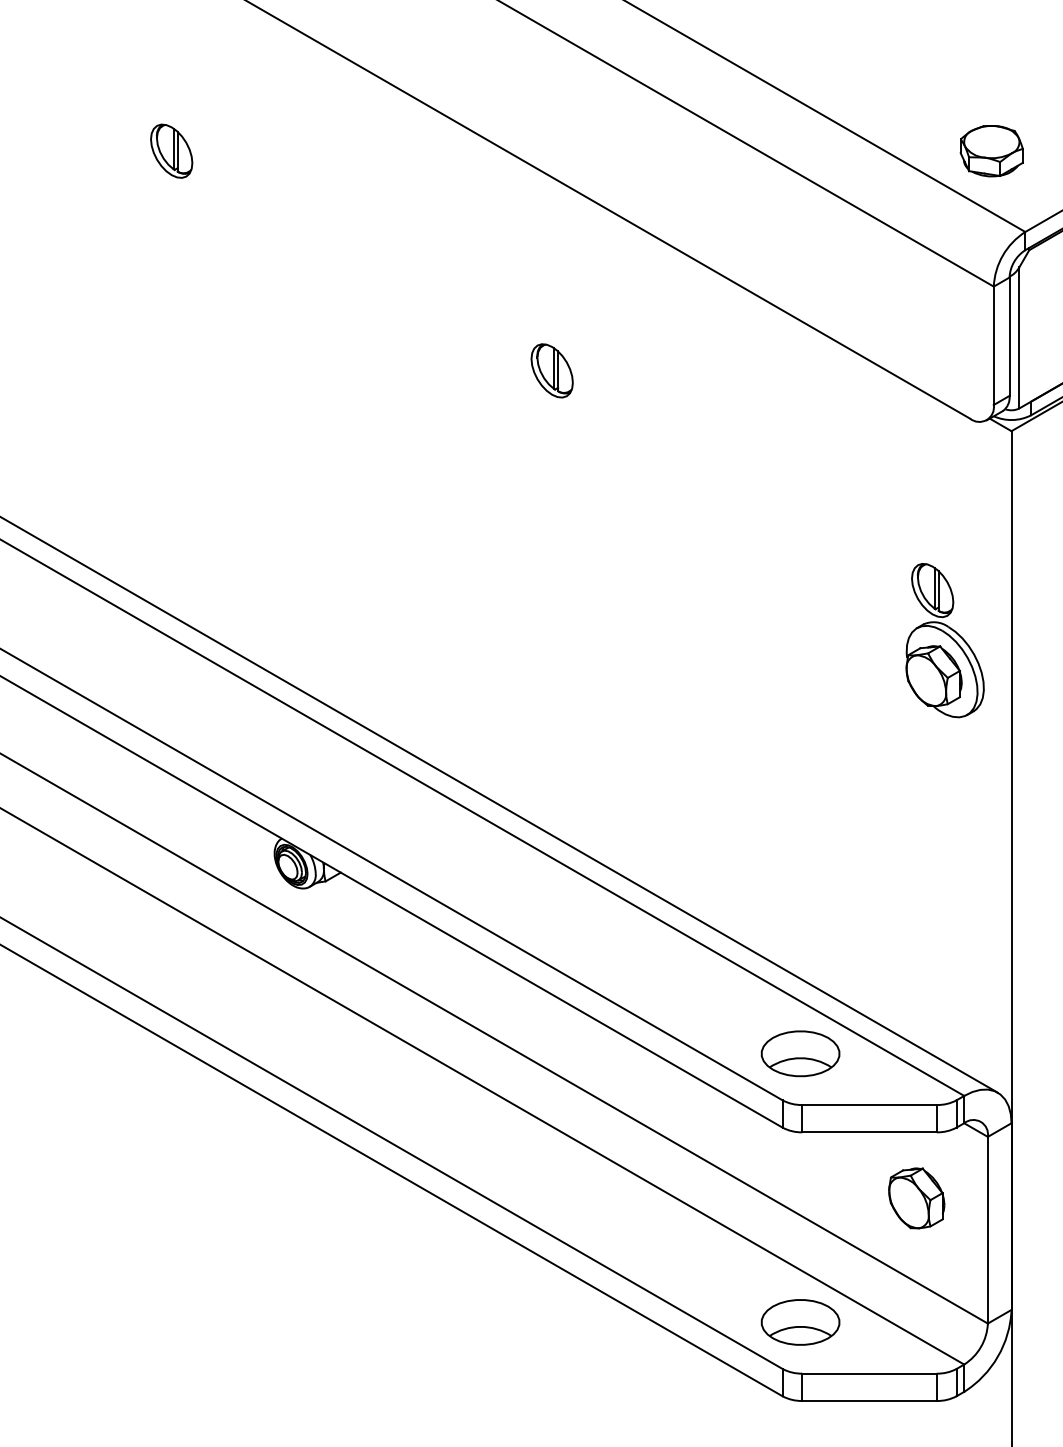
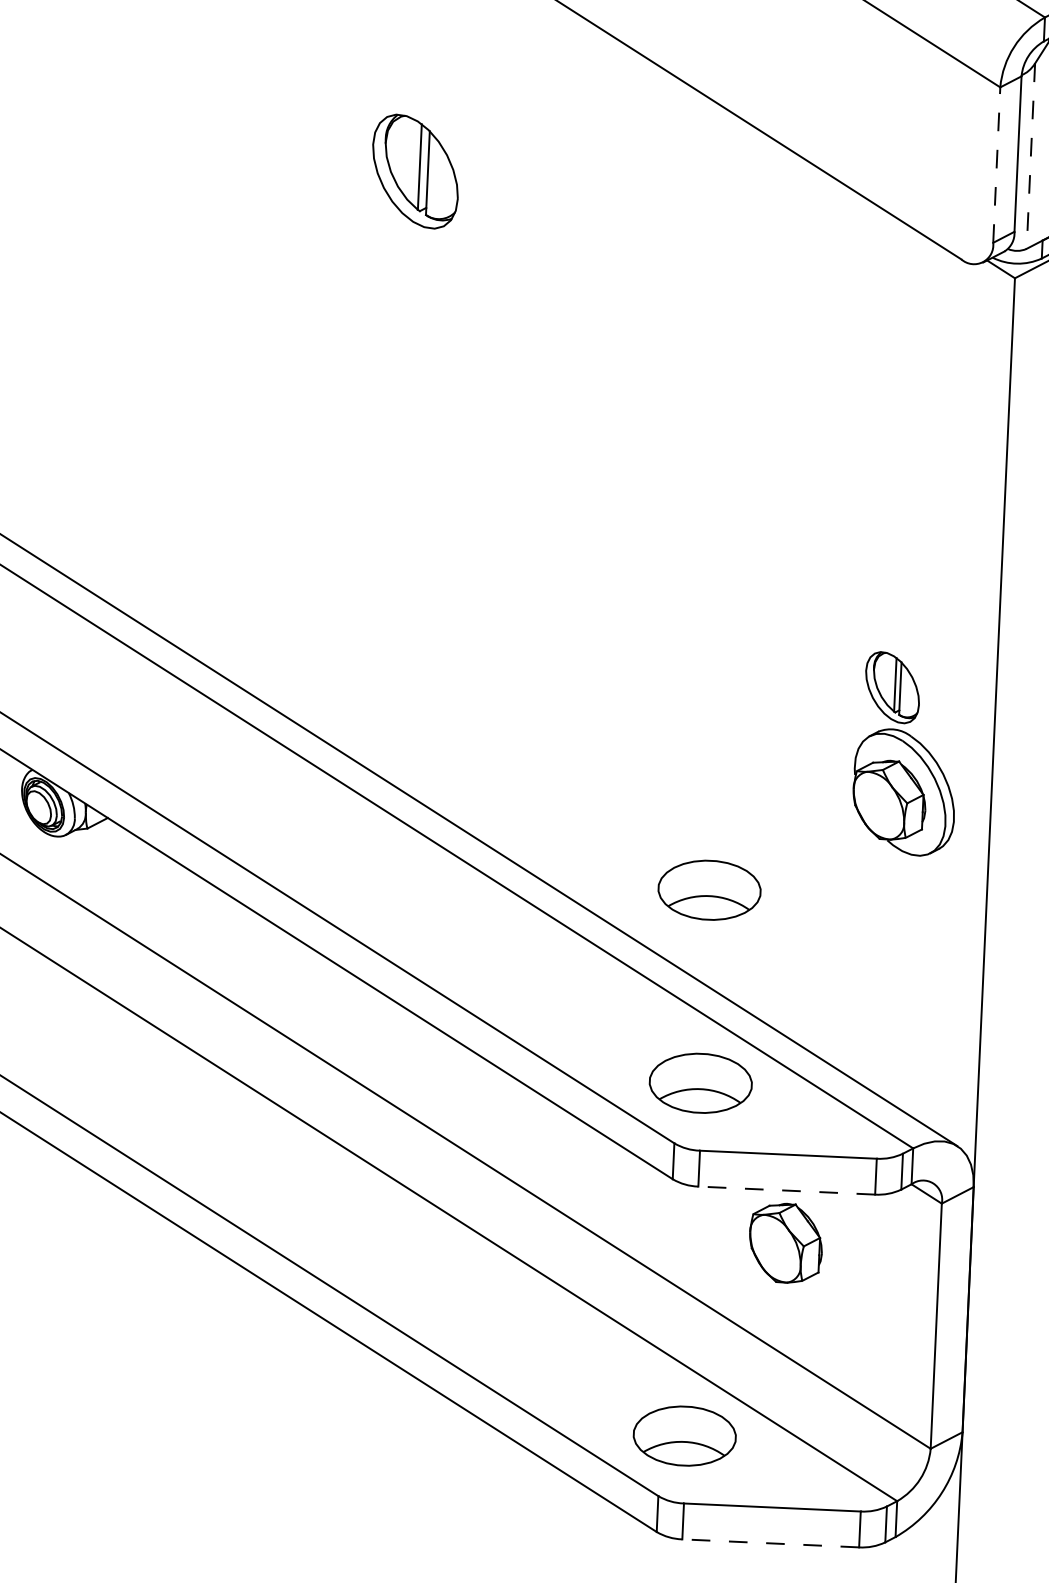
line: (1019, 337) -> (1031, 155), solid -> dashed
line: (993, 345) -> (996, 164), solid -> dashed
part: (551, 370) -> (414, 171), size x1.6
part: (944, 640) -> (905, 754), moved
part: (800, 906) -> (709, 889), added
line: (869, 1132) -> (786, 1190), solid -> dashed
part: (916, 1198) -> (785, 1243), moved
line: (869, 1400) -> (770, 1542), solid -> dashed

